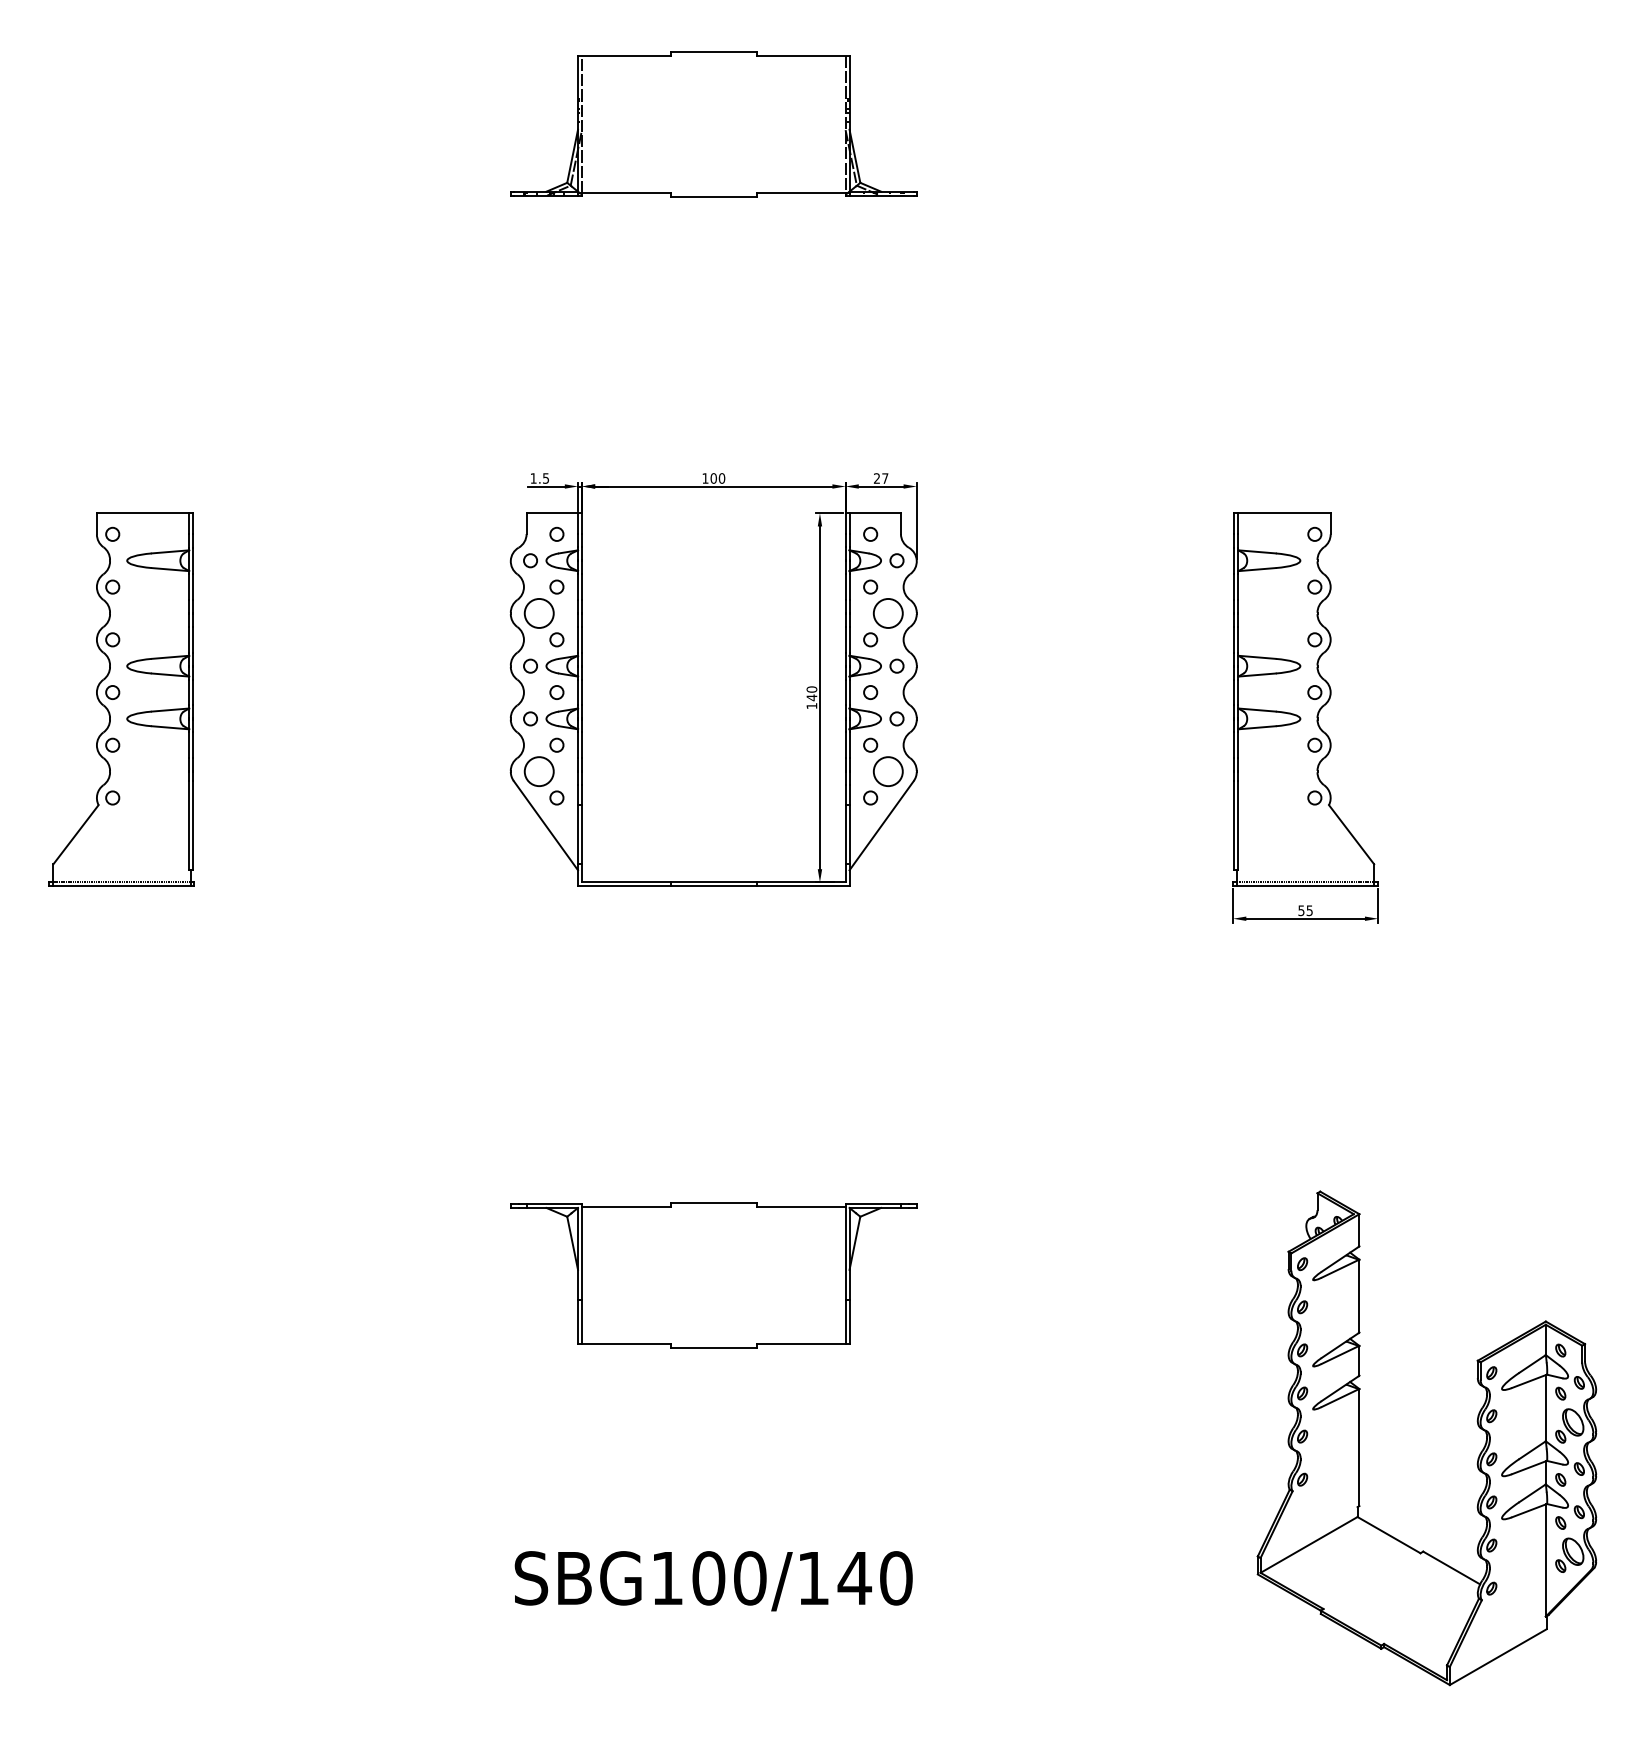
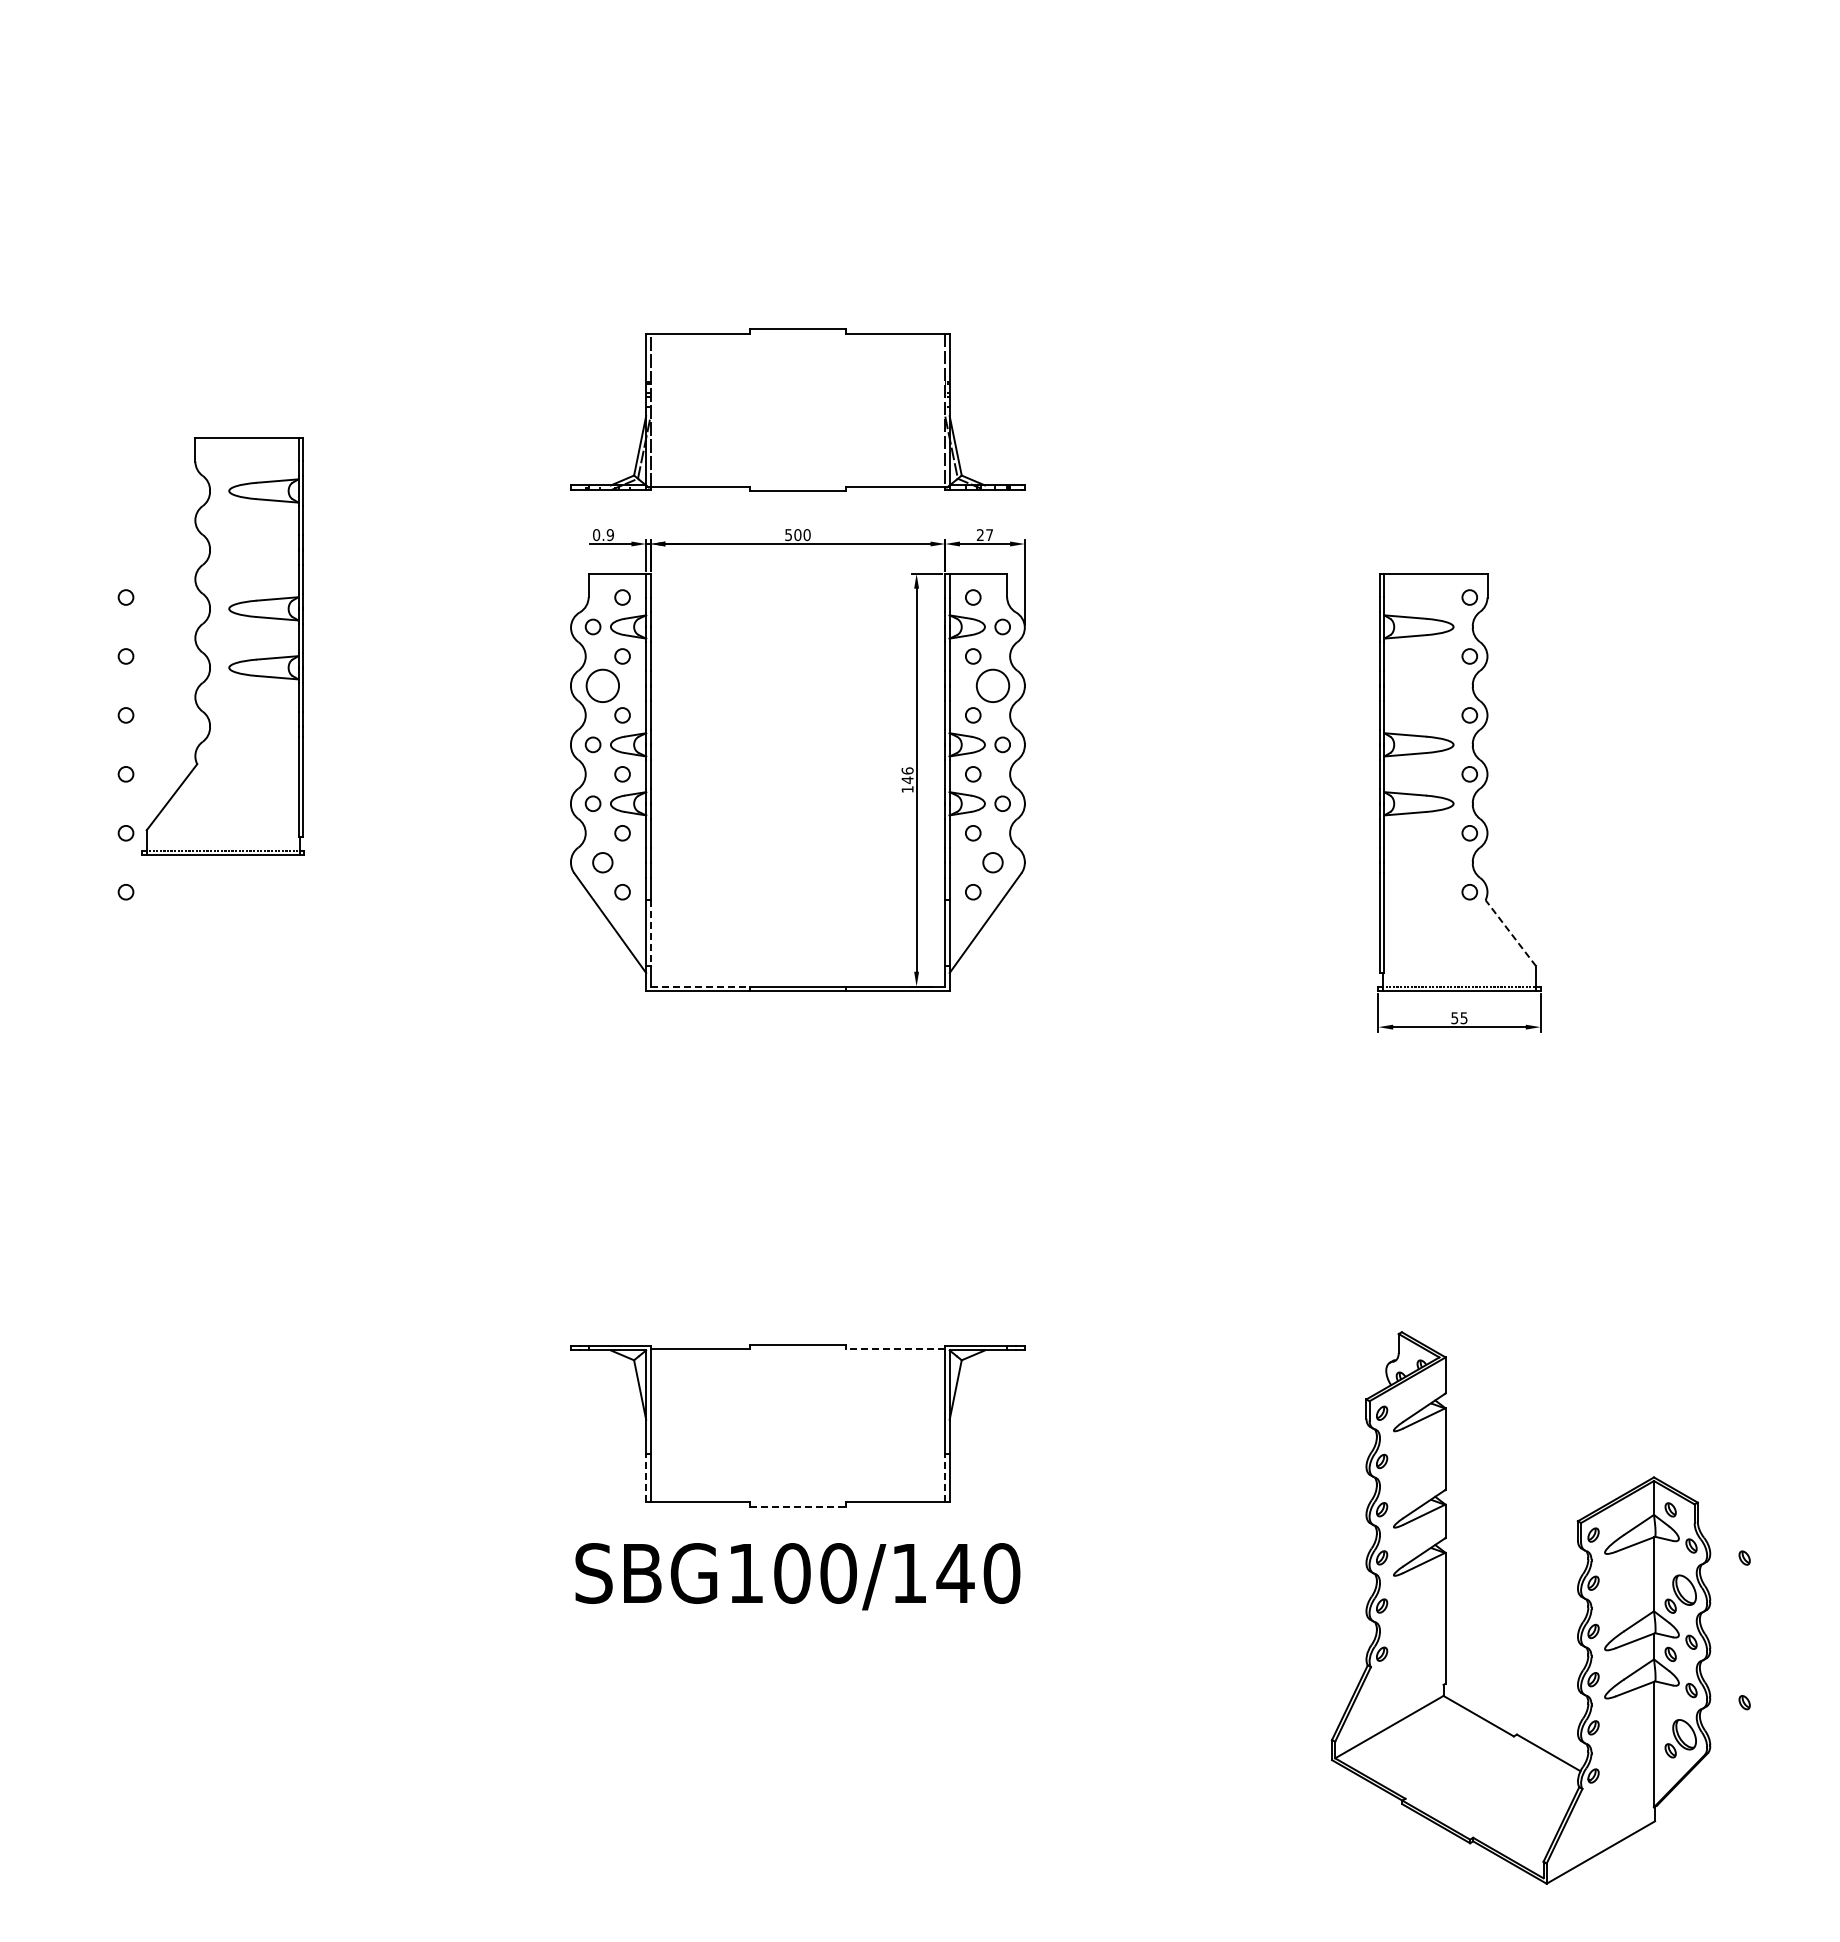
part: (713, 123) -> (797, 409), moved
text: (539, 478) -> (603, 535), 1.5 -> 0.9
text: (705, 478) -> (788, 535), 100 -> 500
text: (811, 689) -> (907, 770), 140 -> 146
part: (121, 699) -> (222, 646), moved
circle: (538, 771) -> (602, 862), size x0.6
circle: (887, 771) -> (992, 862), size x0.6
line: (581, 834) -> (650, 933), solid -> dashed
line: (1351, 834) -> (1510, 933), solid -> dashed
line: (626, 882) -> (700, 986), solid -> dashed
line: (801, 1206) -> (895, 1348), solid -> dashed
line: (578, 1321) -> (646, 1477), solid -> dashed
line: (845, 1321) -> (945, 1477), solid -> dashed
line: (713, 1347) -> (797, 1506), solid -> dashed
part: (1477, 1425) -> (1577, 1593), moved
text: (713, 1581) -> (797, 1576), moved

